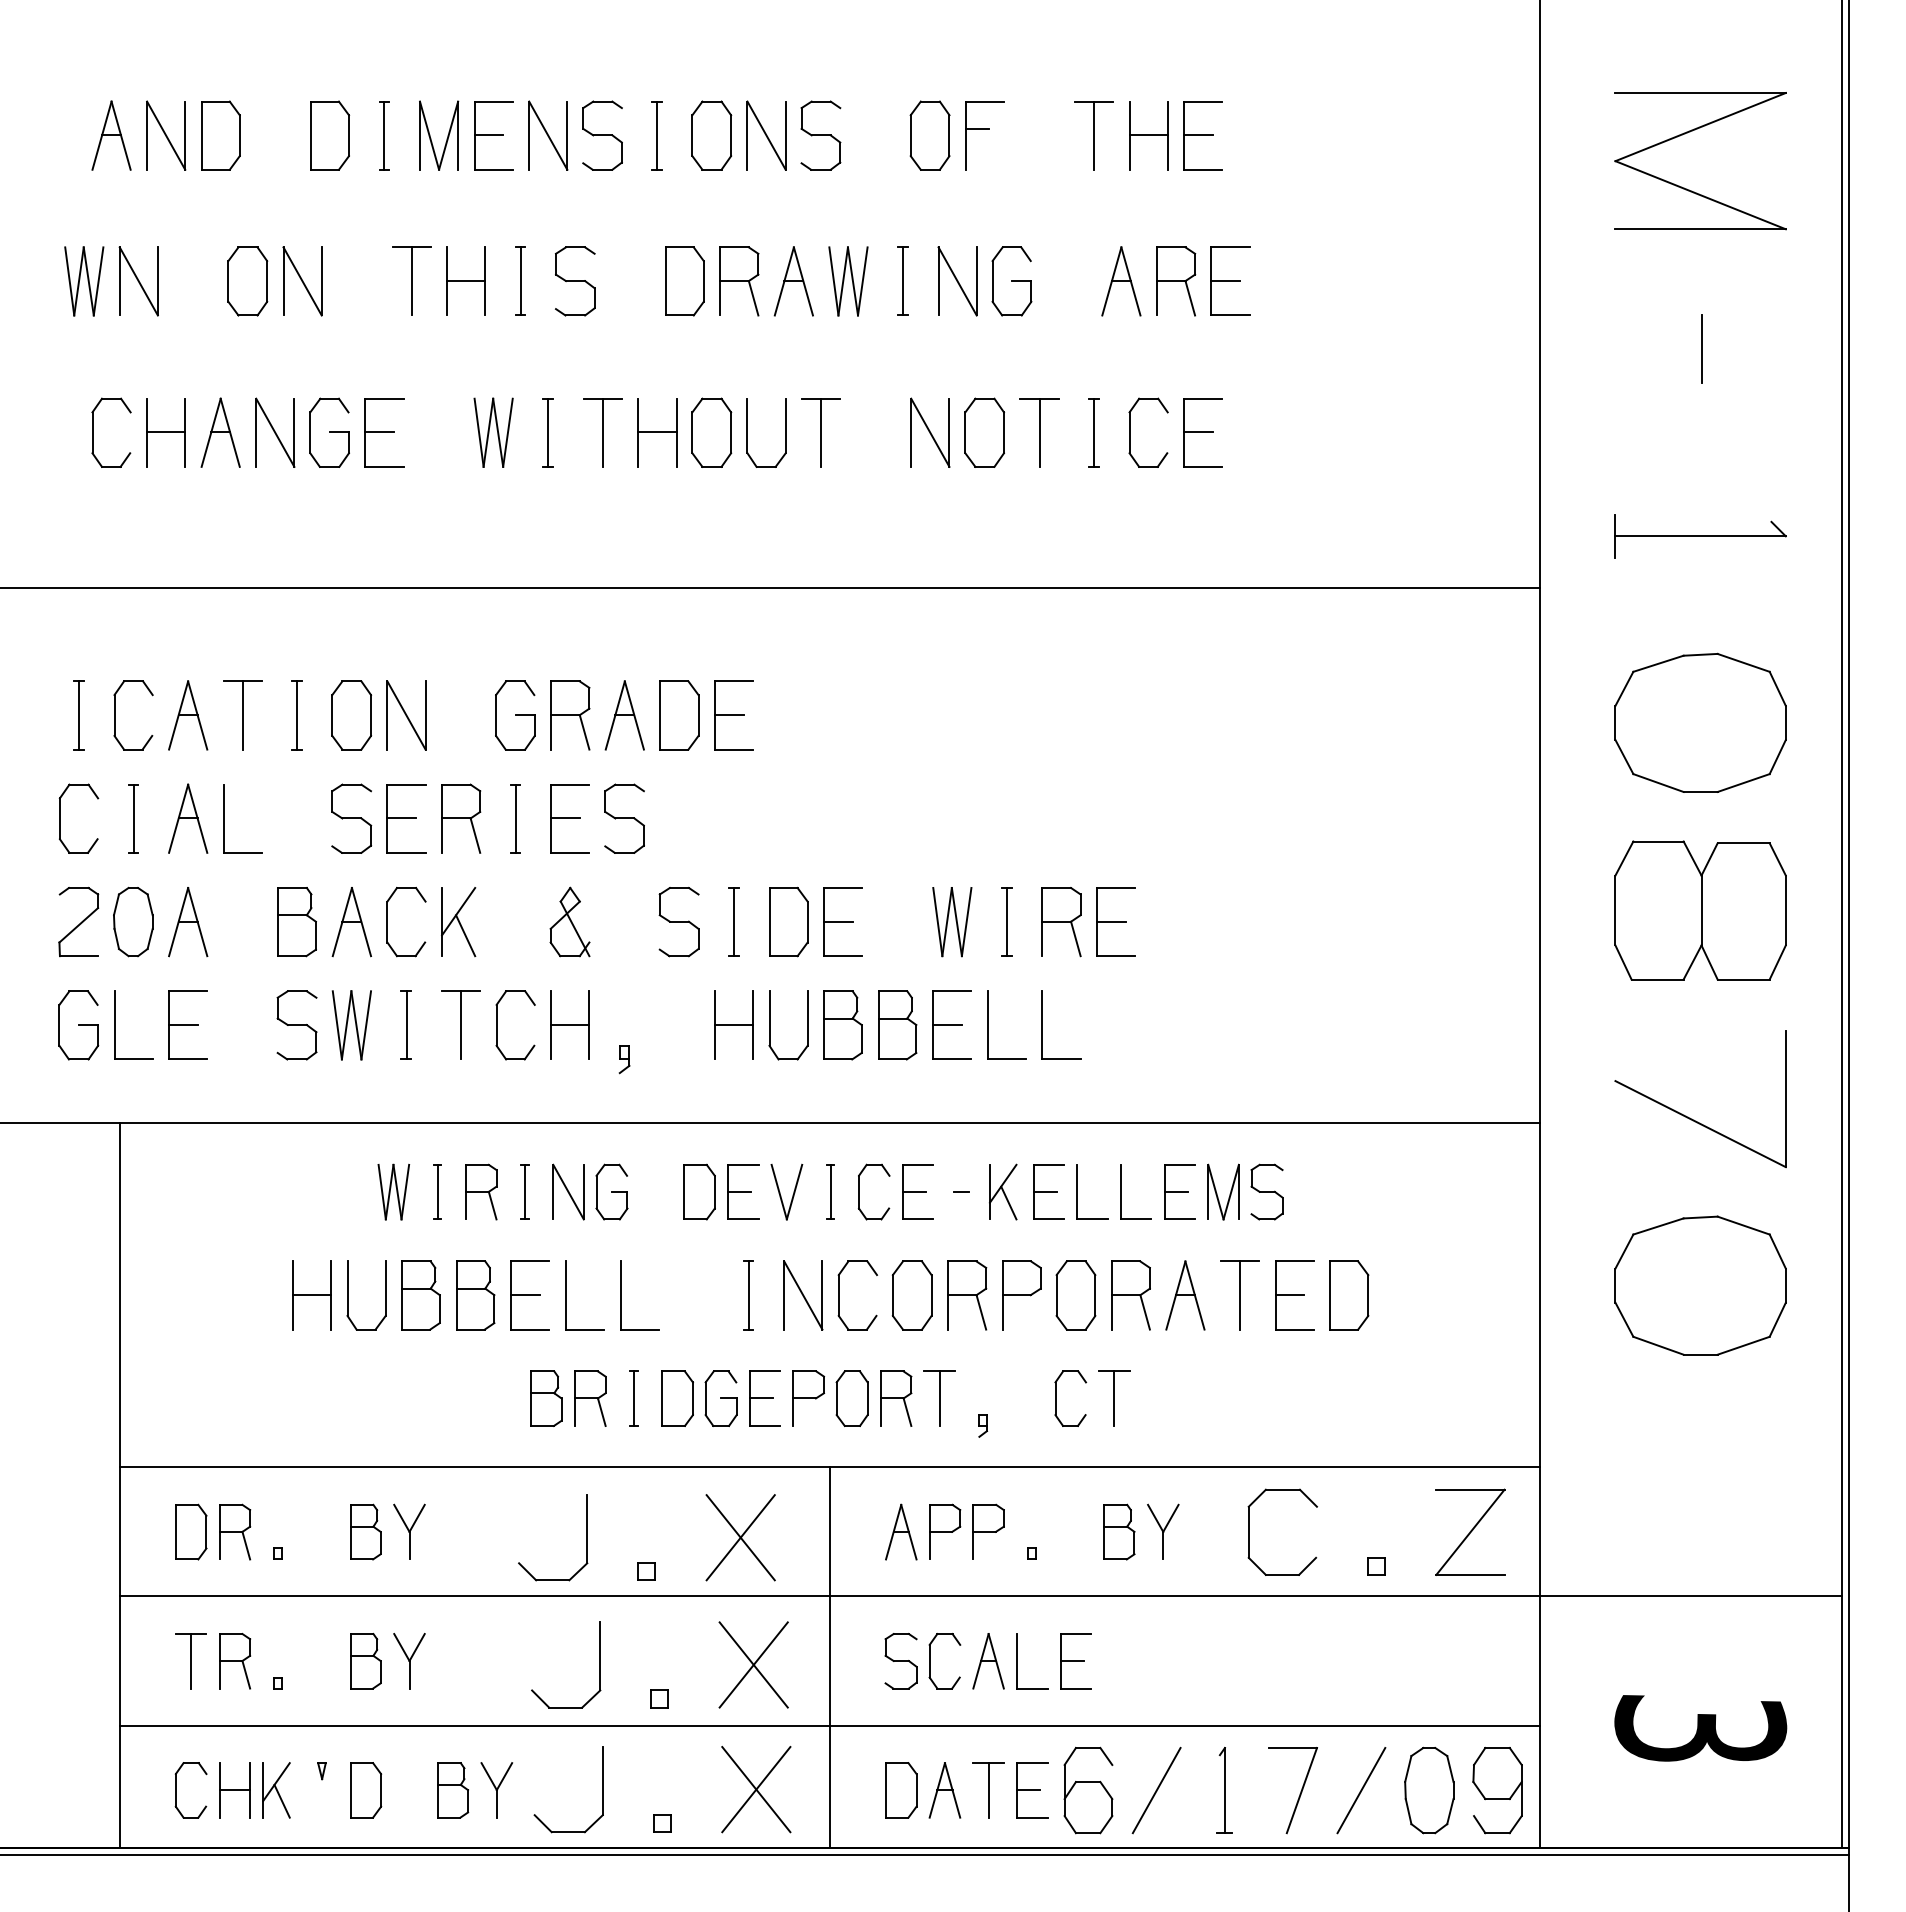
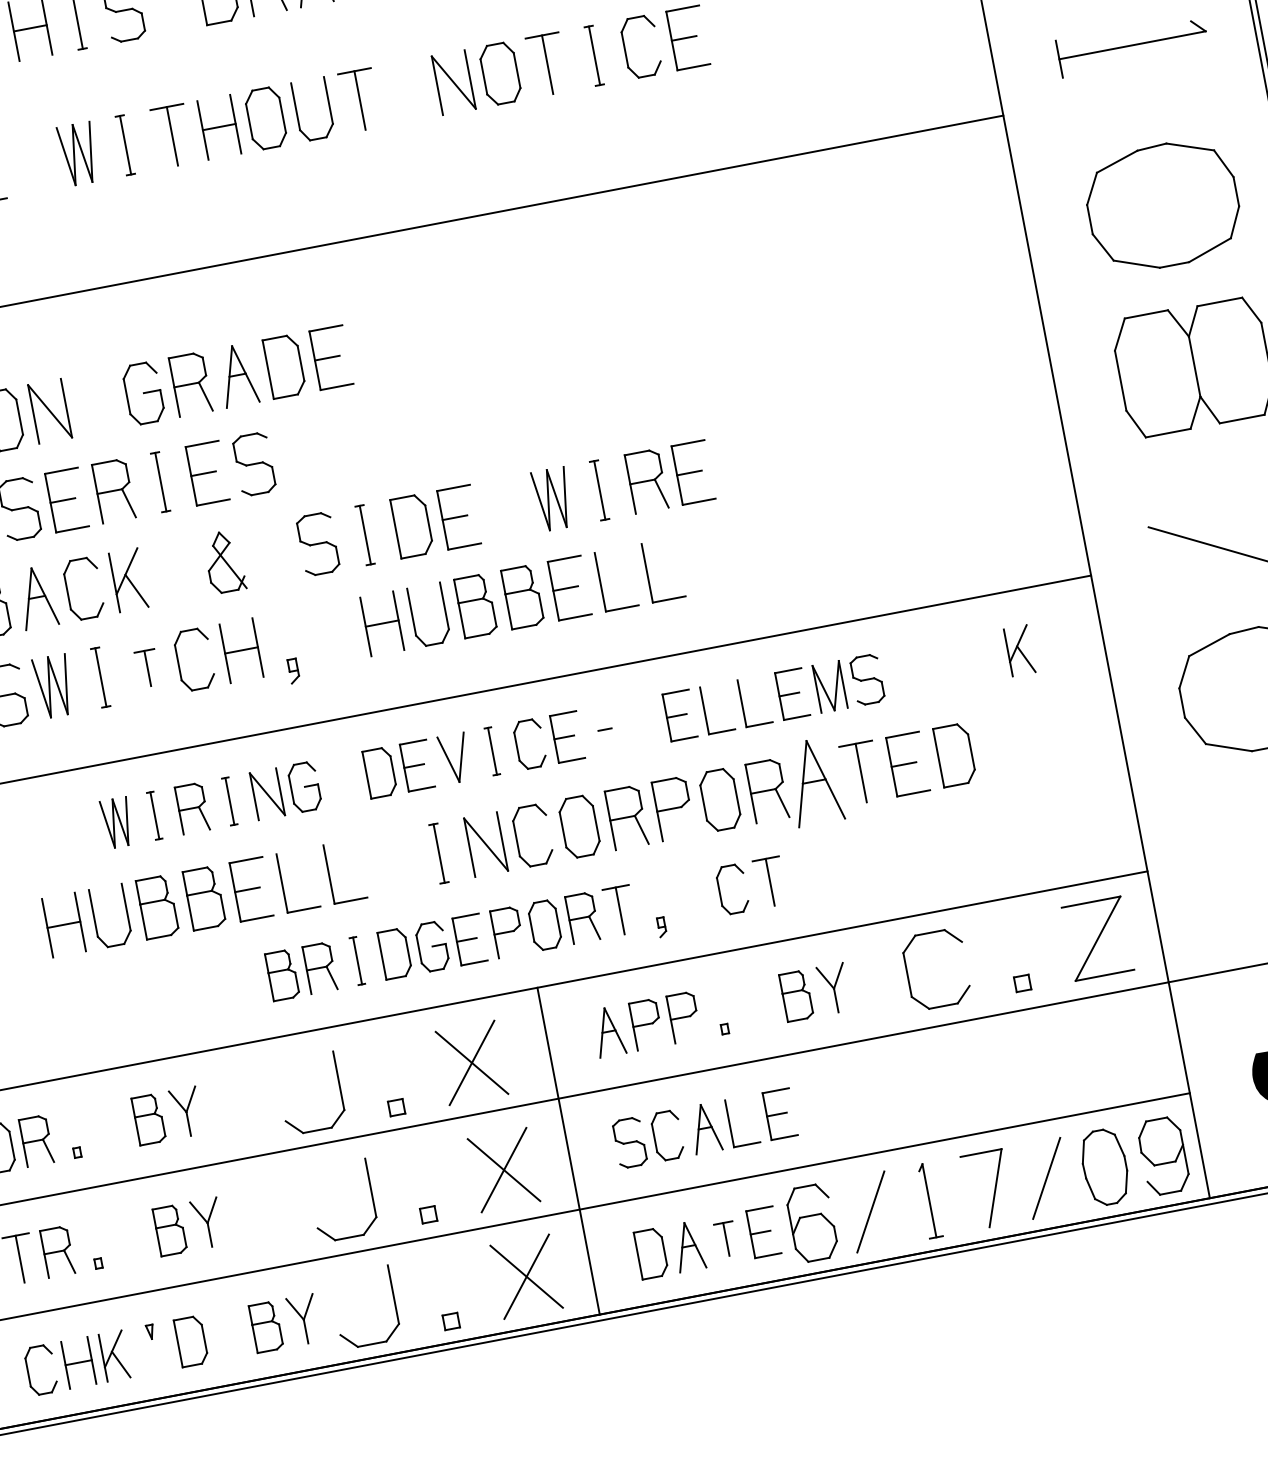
part: (460, 1024) -> (147, 667), size x0.6
part: (1003, 1191) -> (1019, 650), moved
part: (1185, 1295) -> (814, 781), size x1.4
part: (988, 1790) -> (726, 1239), size x0.7

